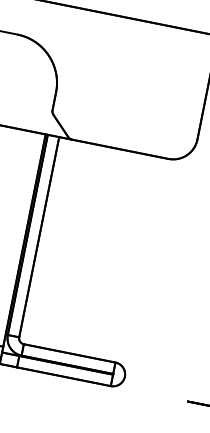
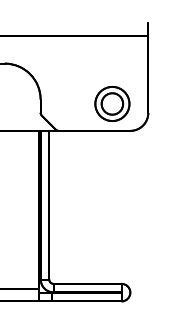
part: (151, 117) -> (112, 103), added

